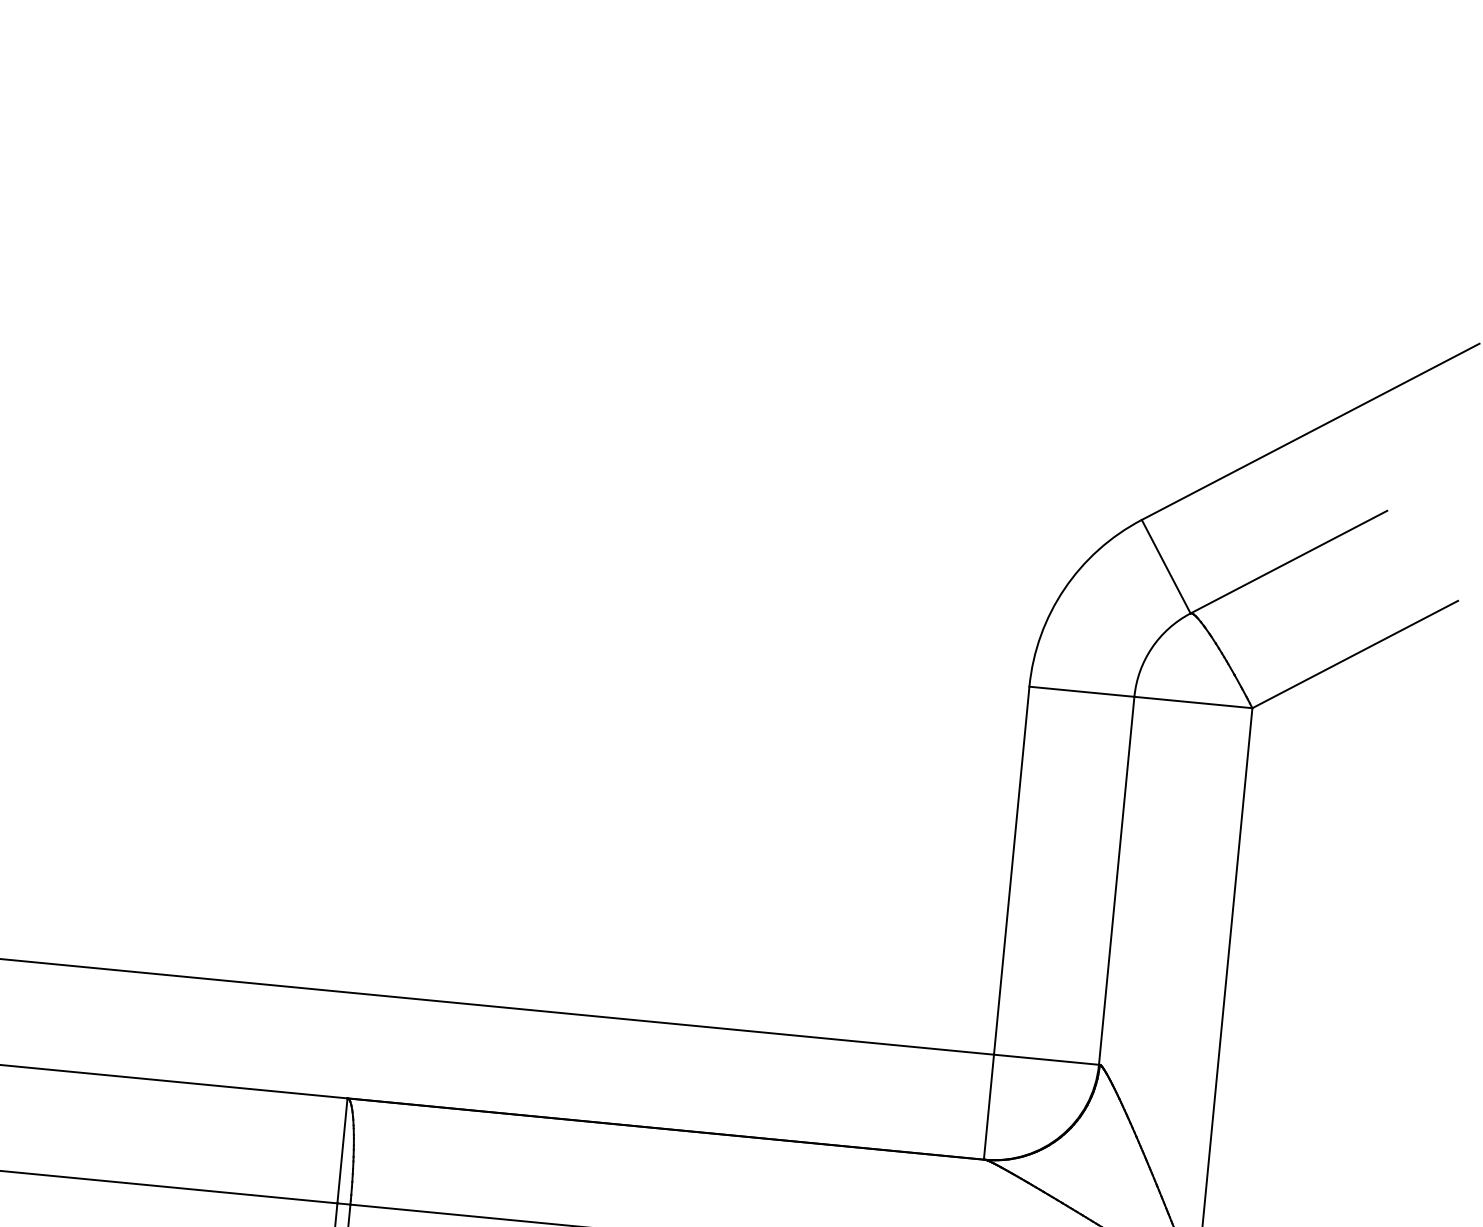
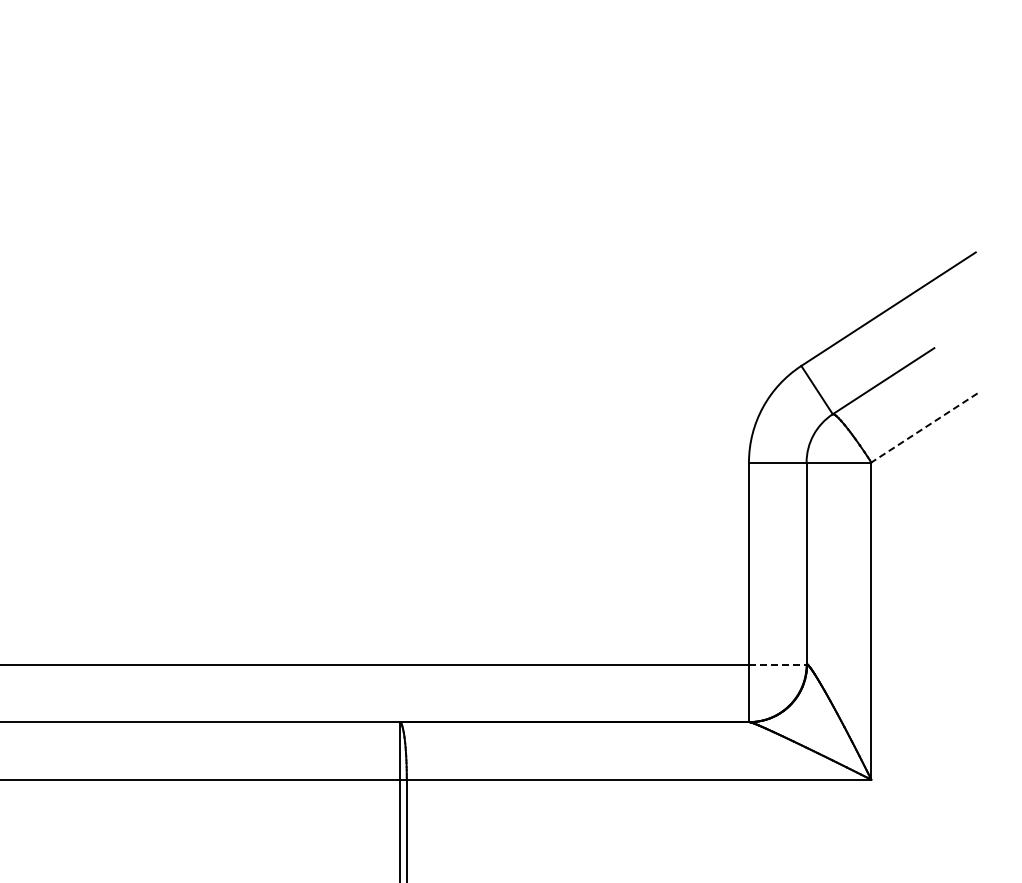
line: (1355, 655) -> (924, 428), solid -> dashed
line: (1045, 1059) -> (777, 664), solid -> dashed

